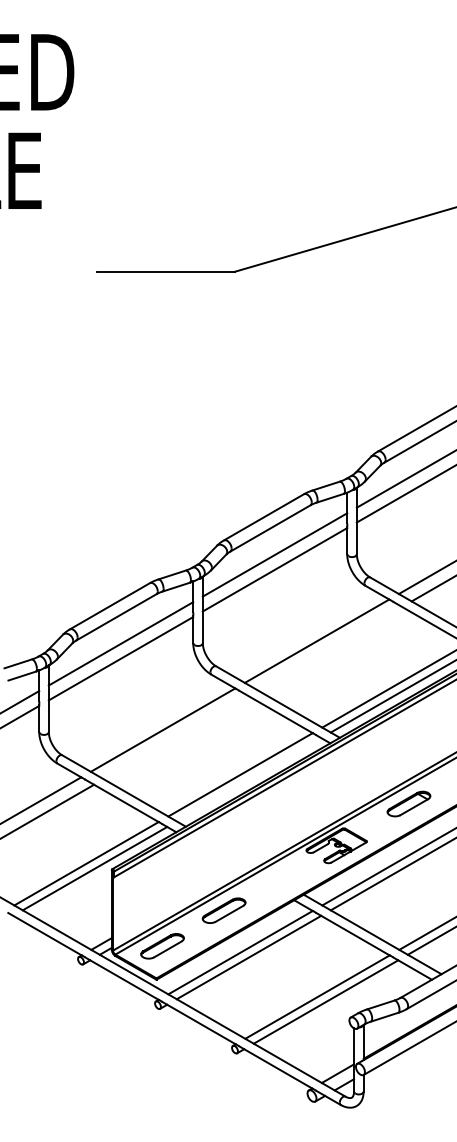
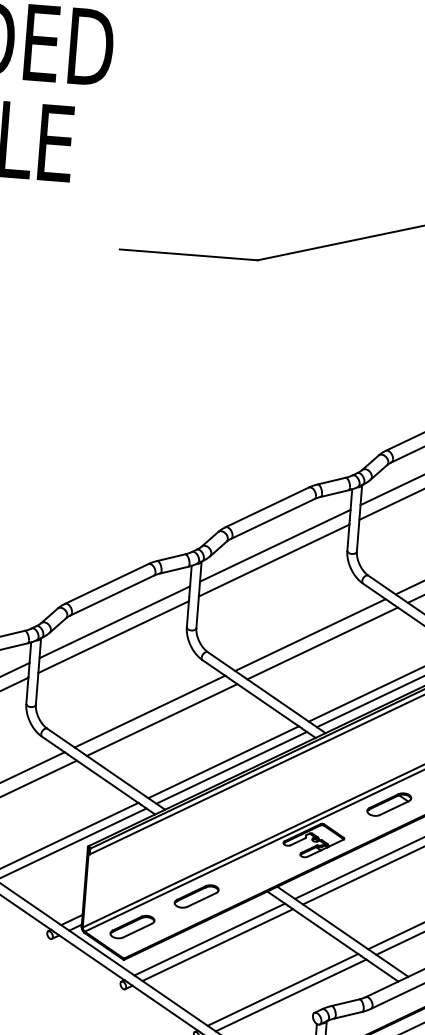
line: (329, 648) -> (322, 643), added
line: (175, 737) -> (161, 719), added
line: (248, 779) -> (231, 767), added

